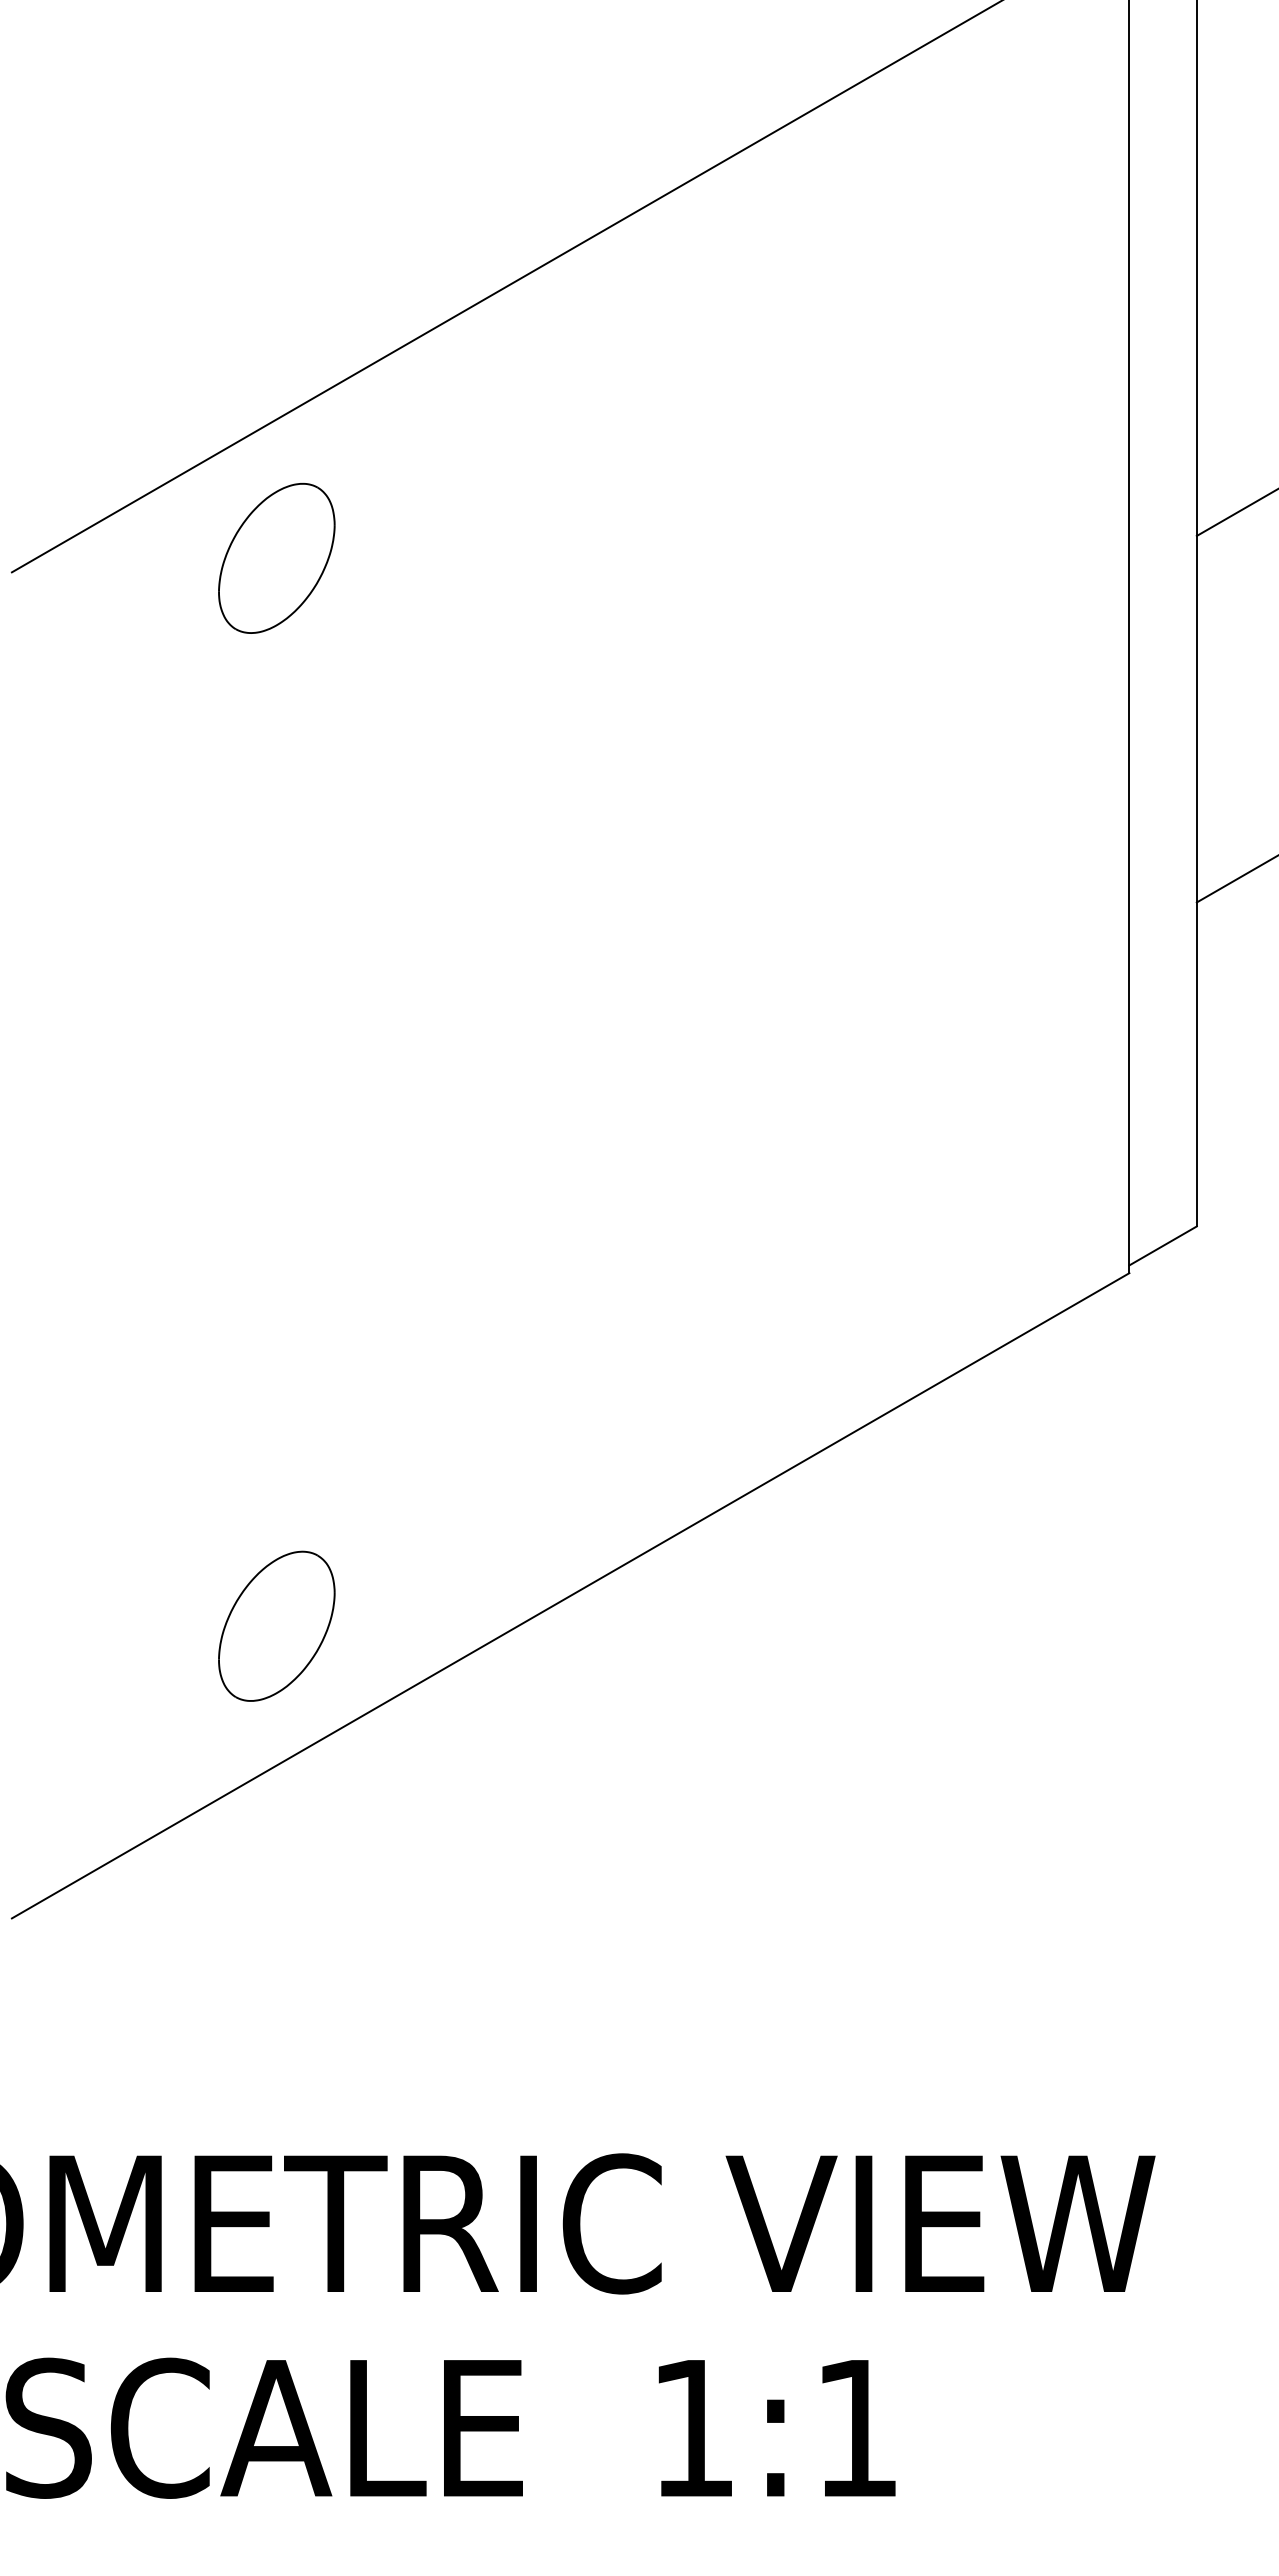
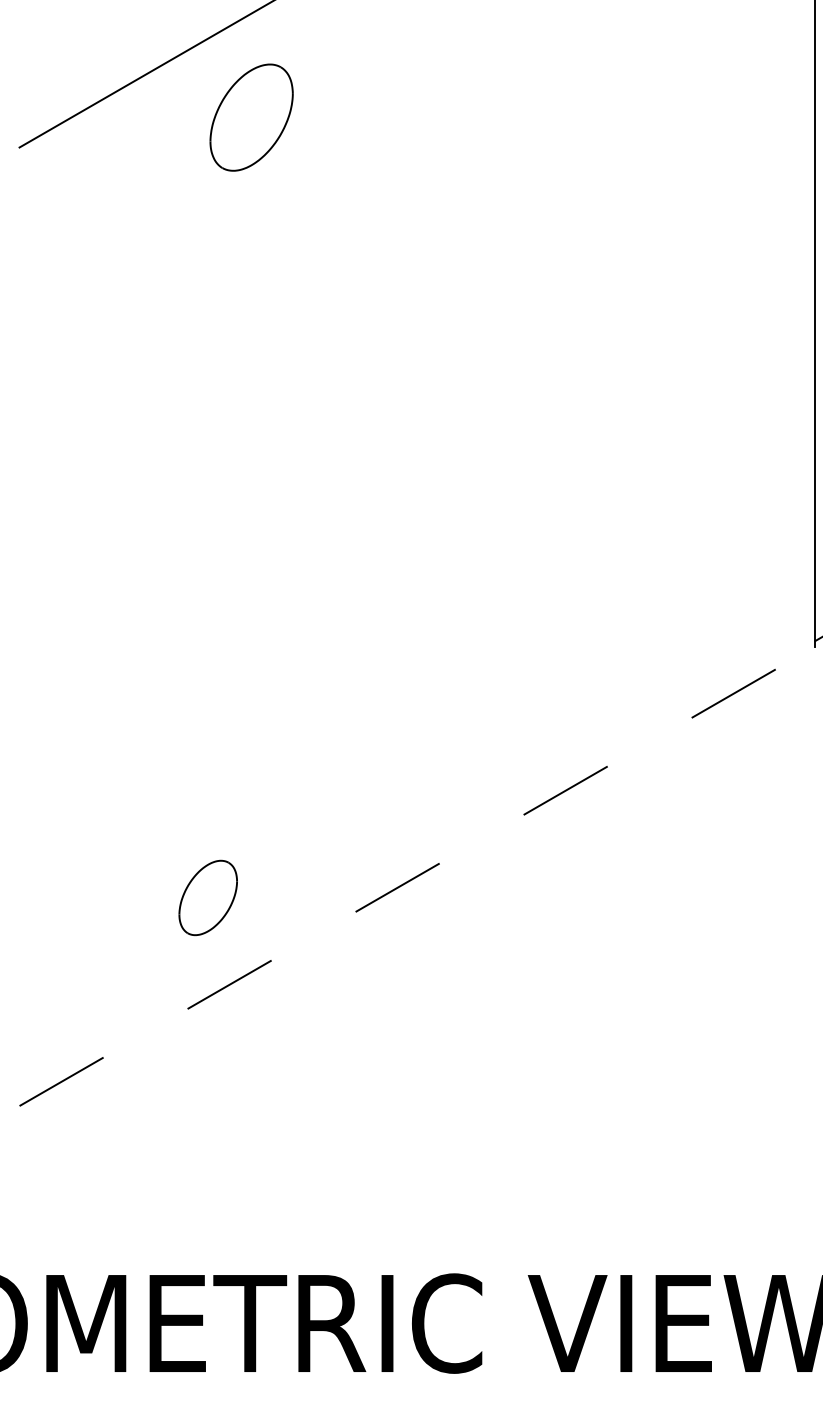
part: (276, 558) -> (251, 117), moved
line: (571, 1595) -> (418, 876), solid -> dashed
part: (276, 1625) -> (207, 897), size x0.7

